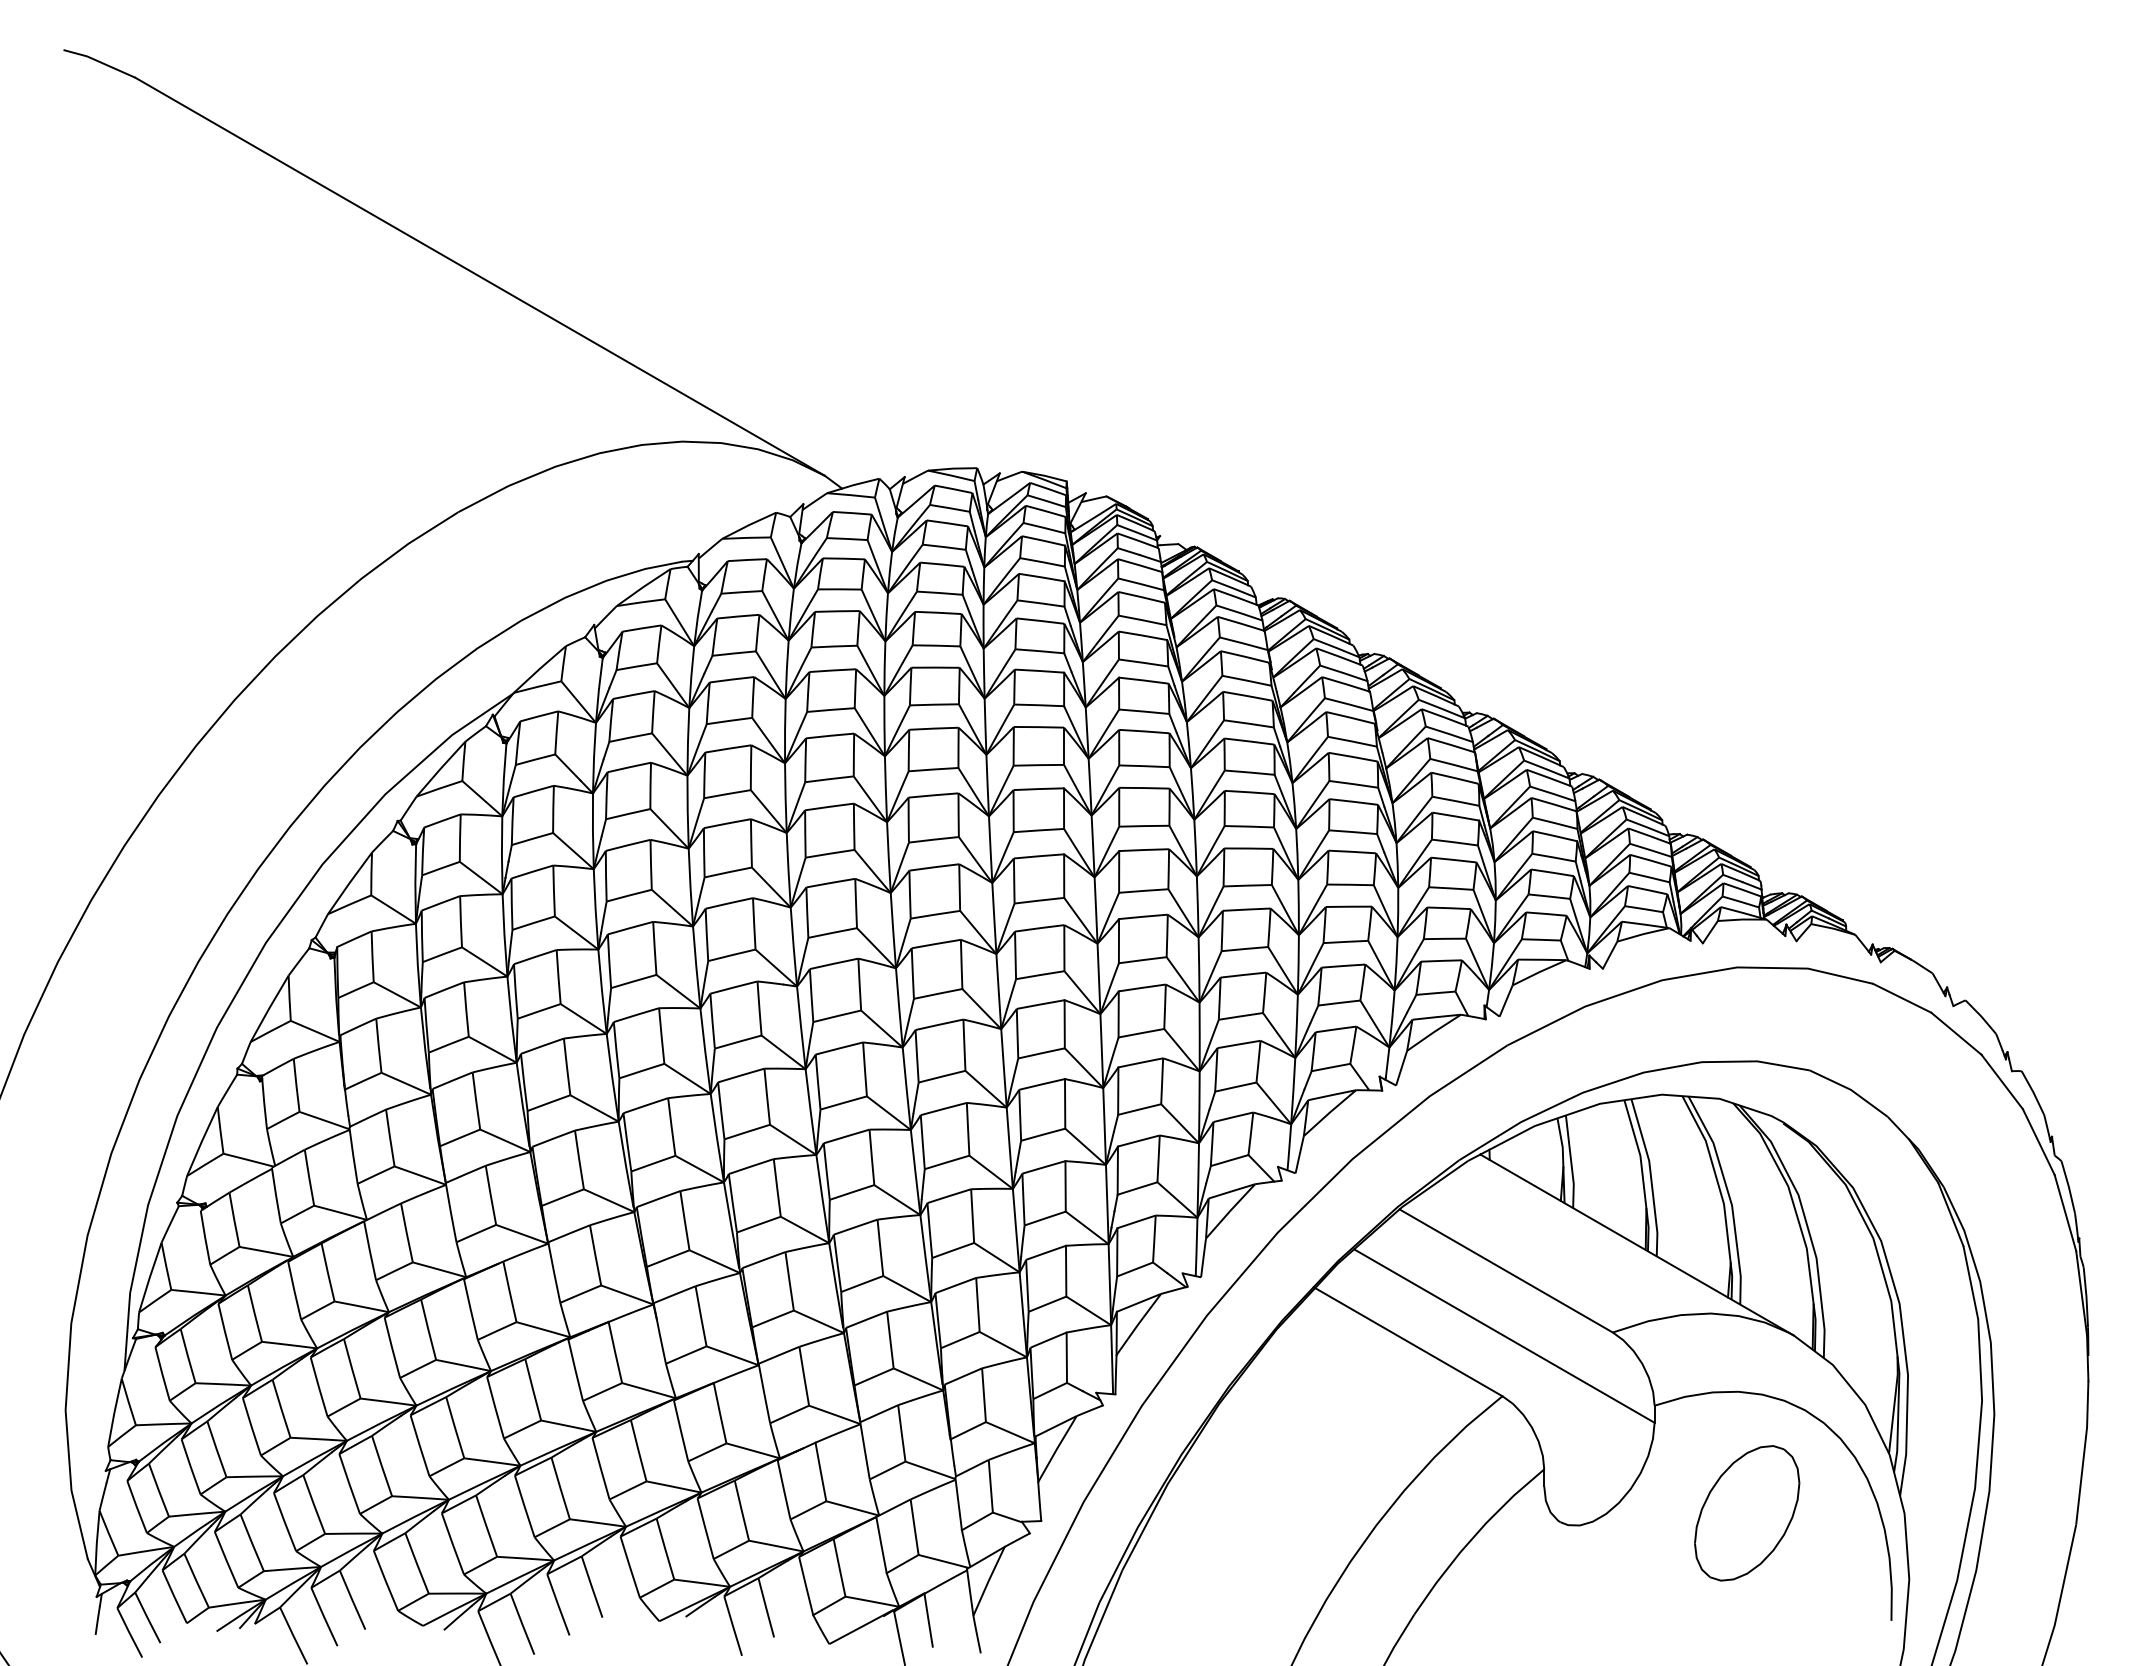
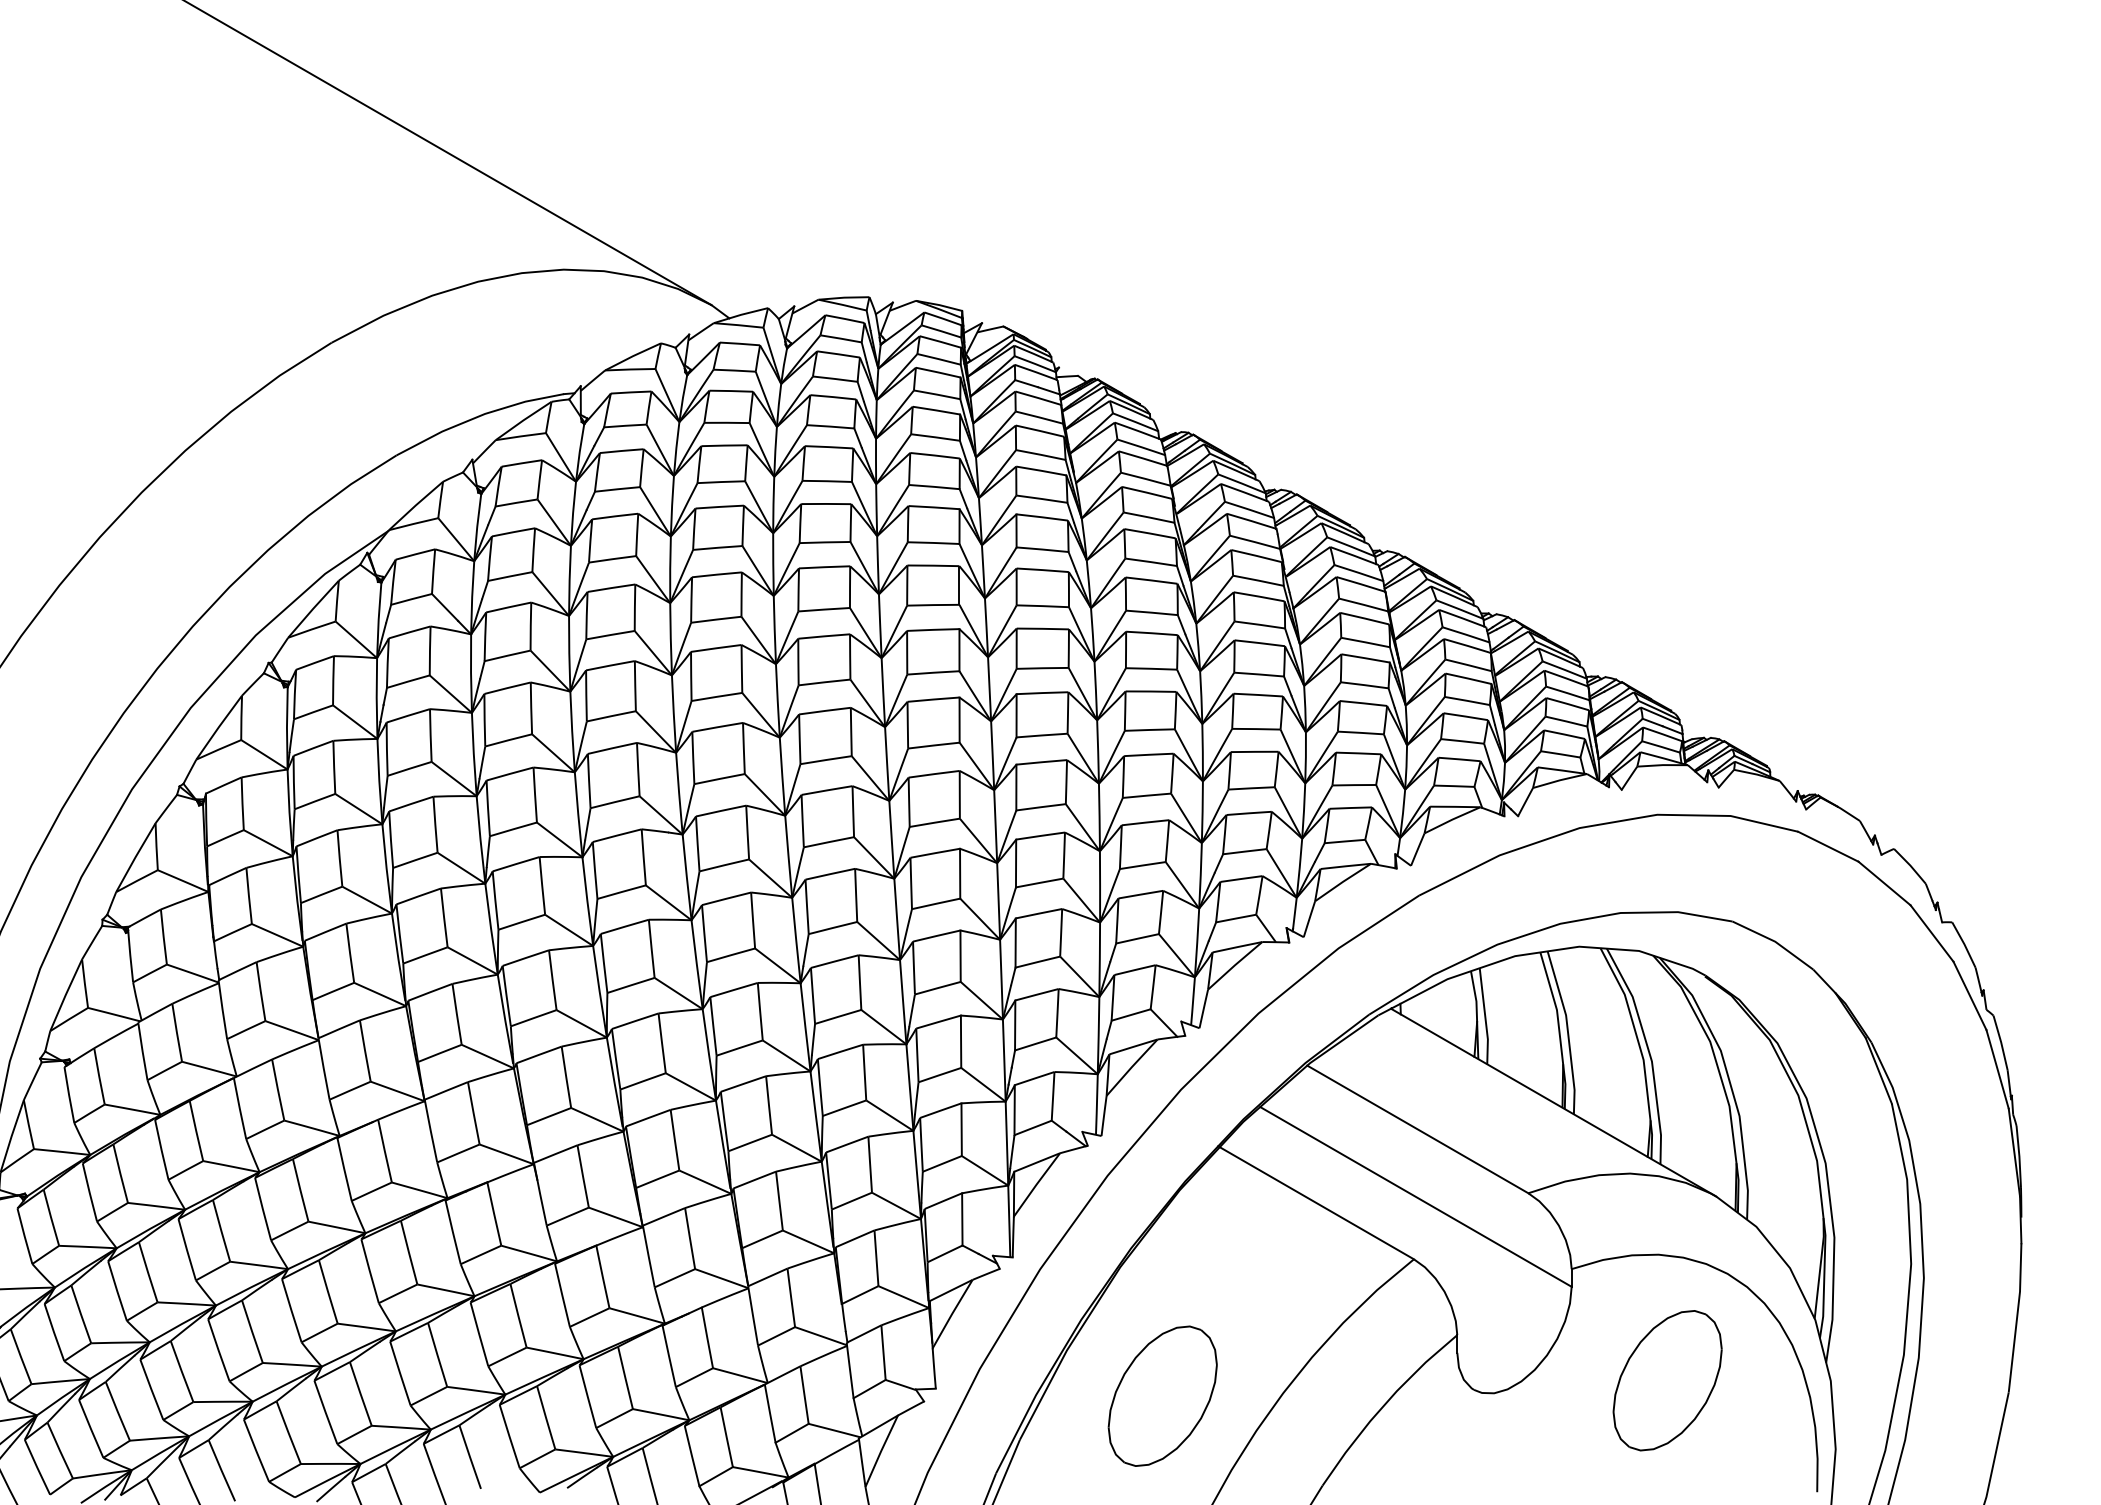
part: (1260, 1528) -> (1163, 1396), added

